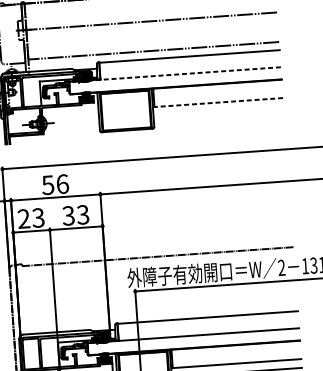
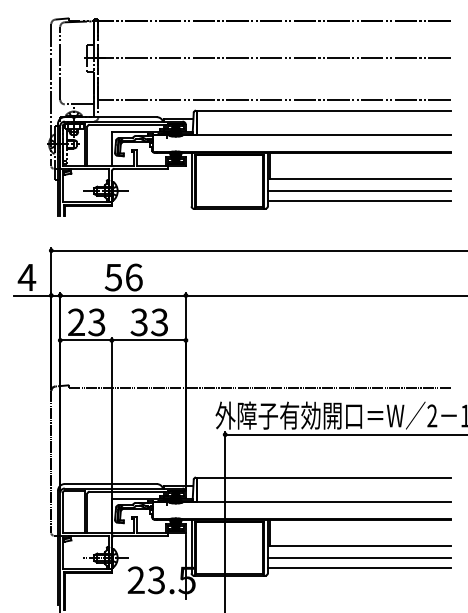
line: (175, 74) -> (302, 135), dashed -> solid
line: (218, 102) -> (359, 178), dashed -> solid
line: (217, 111) -> (358, 190), added
line: (218, 118) -> (358, 201), added

